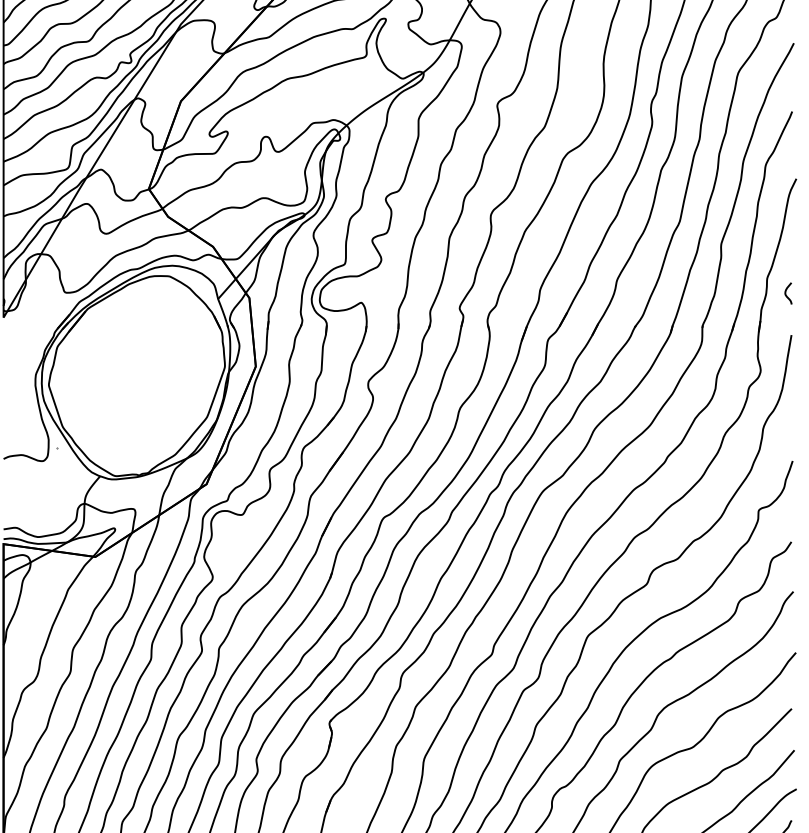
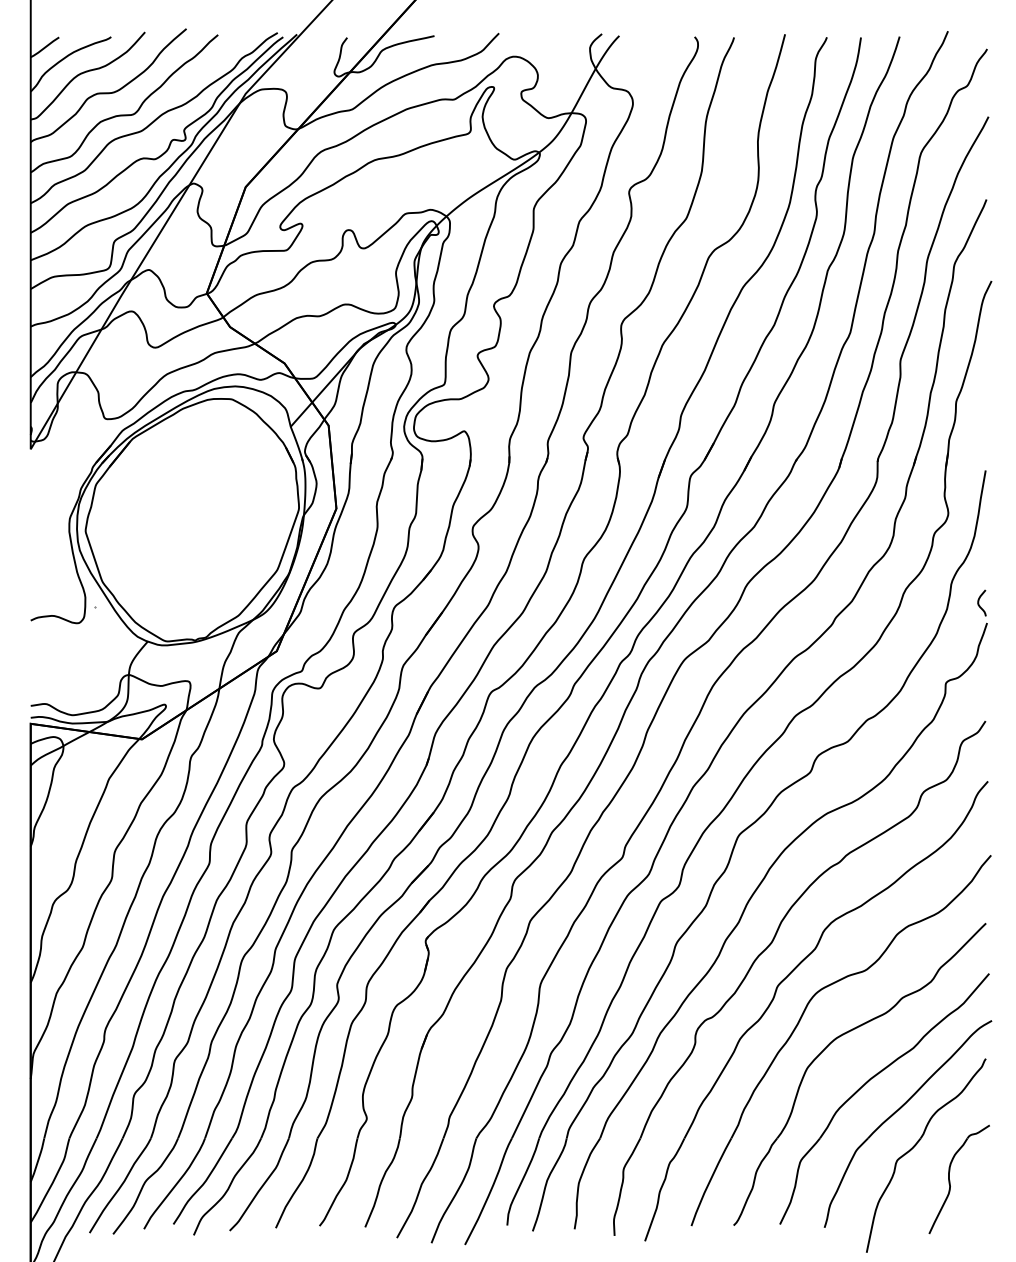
curve: (786, 293) -> (979, 602), moved

